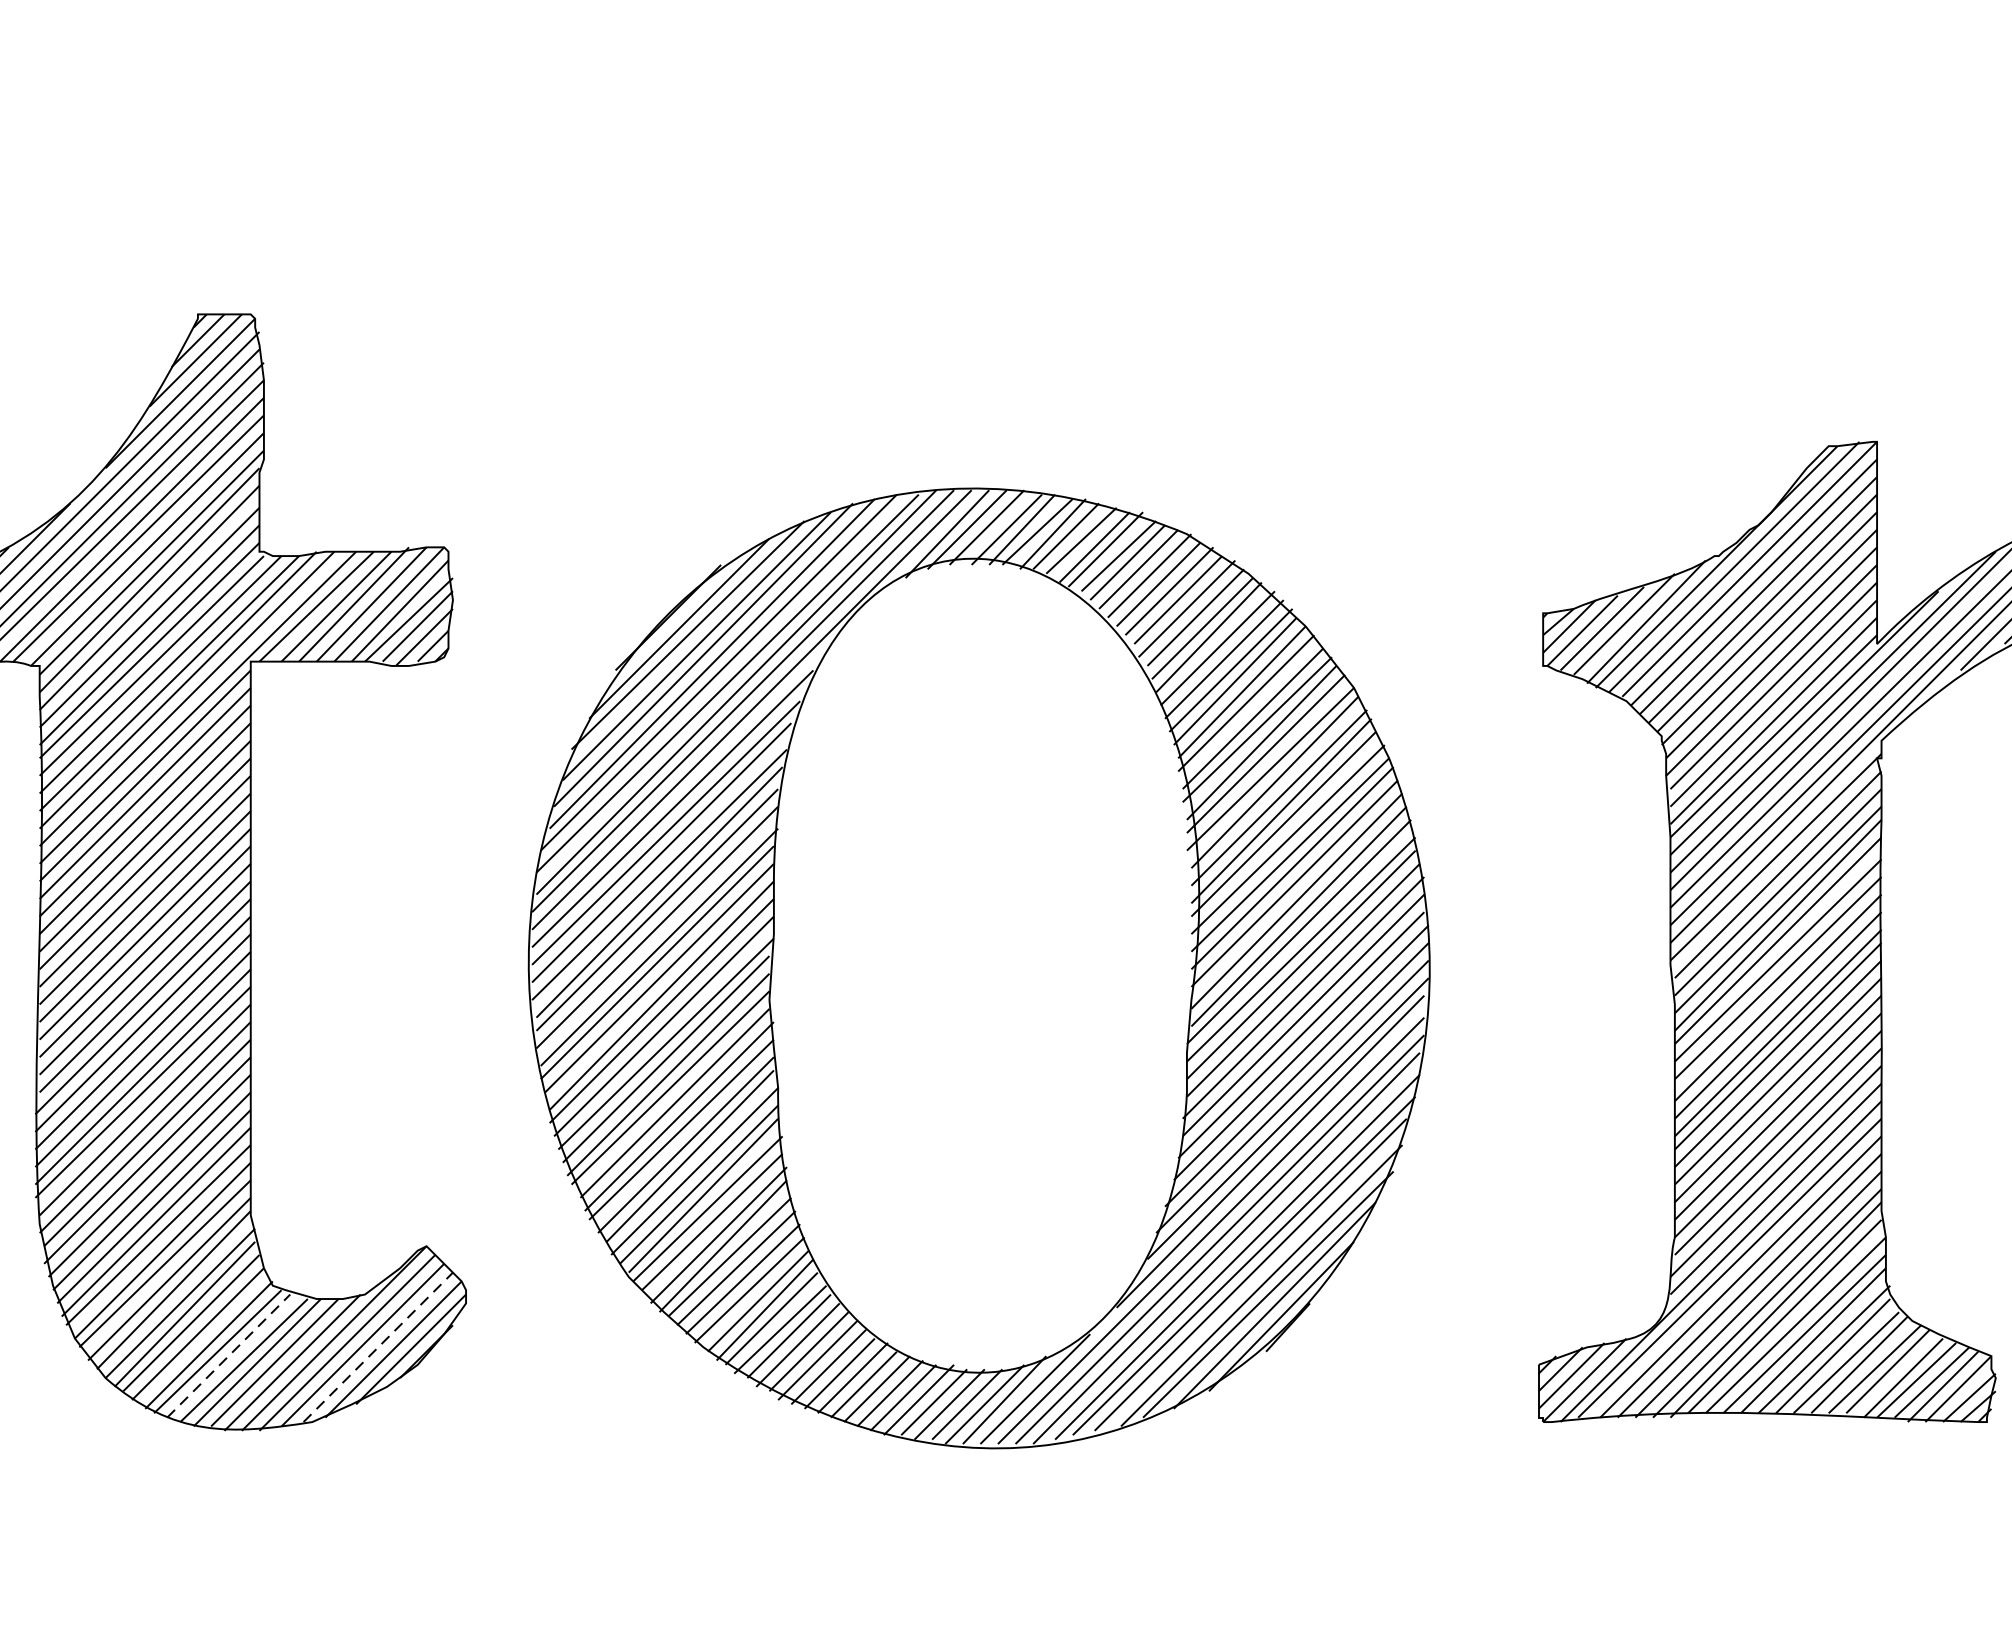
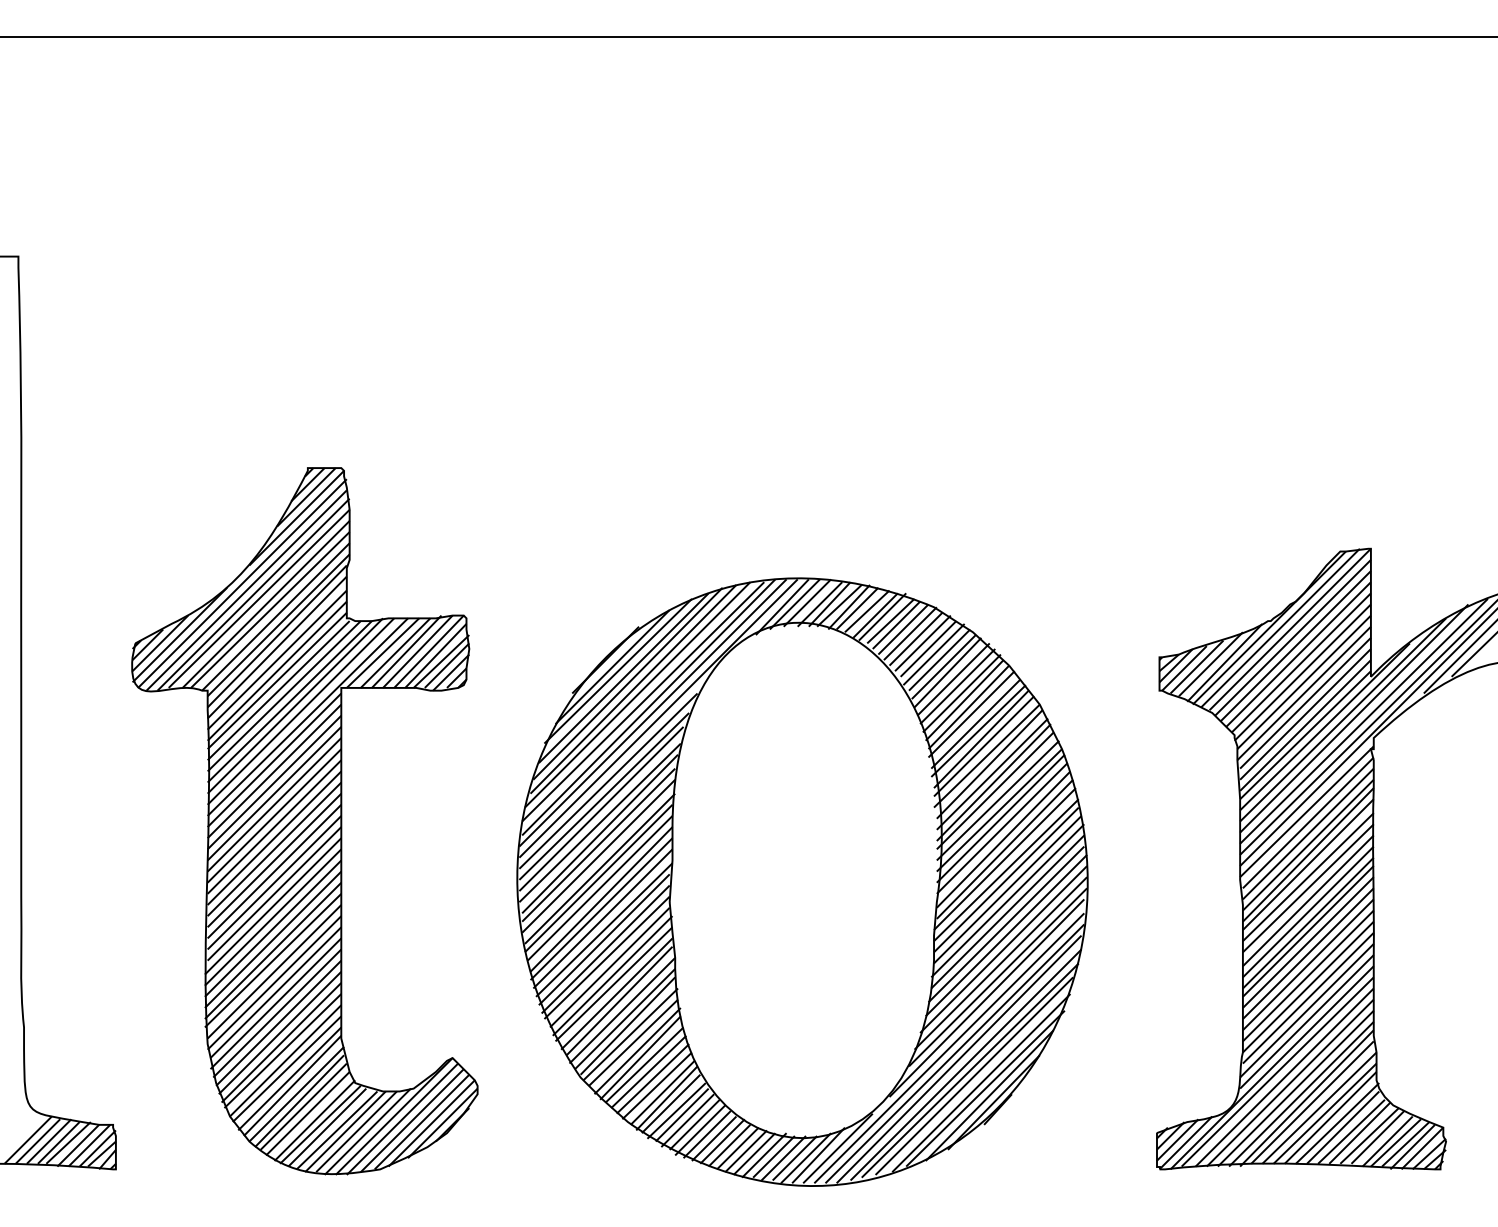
line: (379, 1348) -> (422, 1122), dashed -> solid
line: (228, 1355) -> (327, 1127), dashed -> solid

